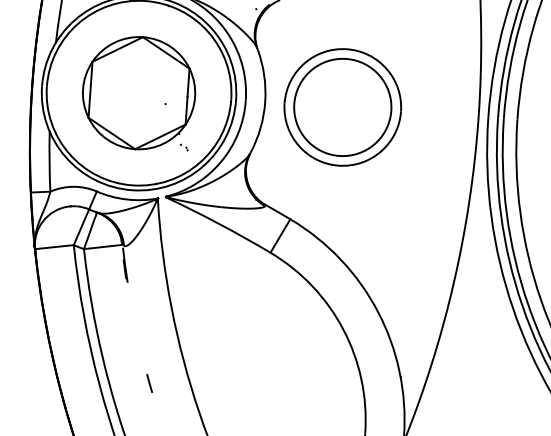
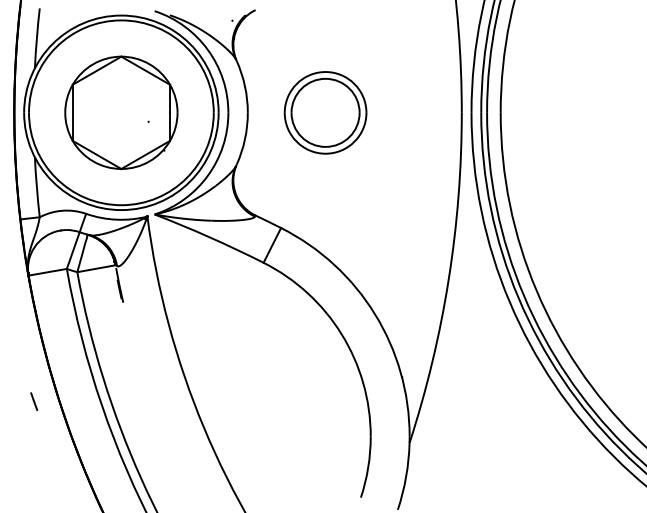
part: (342, 107) -> (325, 112), size x0.7
part: (183, 147) -> (169, 163), removed
line: (149, 383) -> (34, 401), moved

